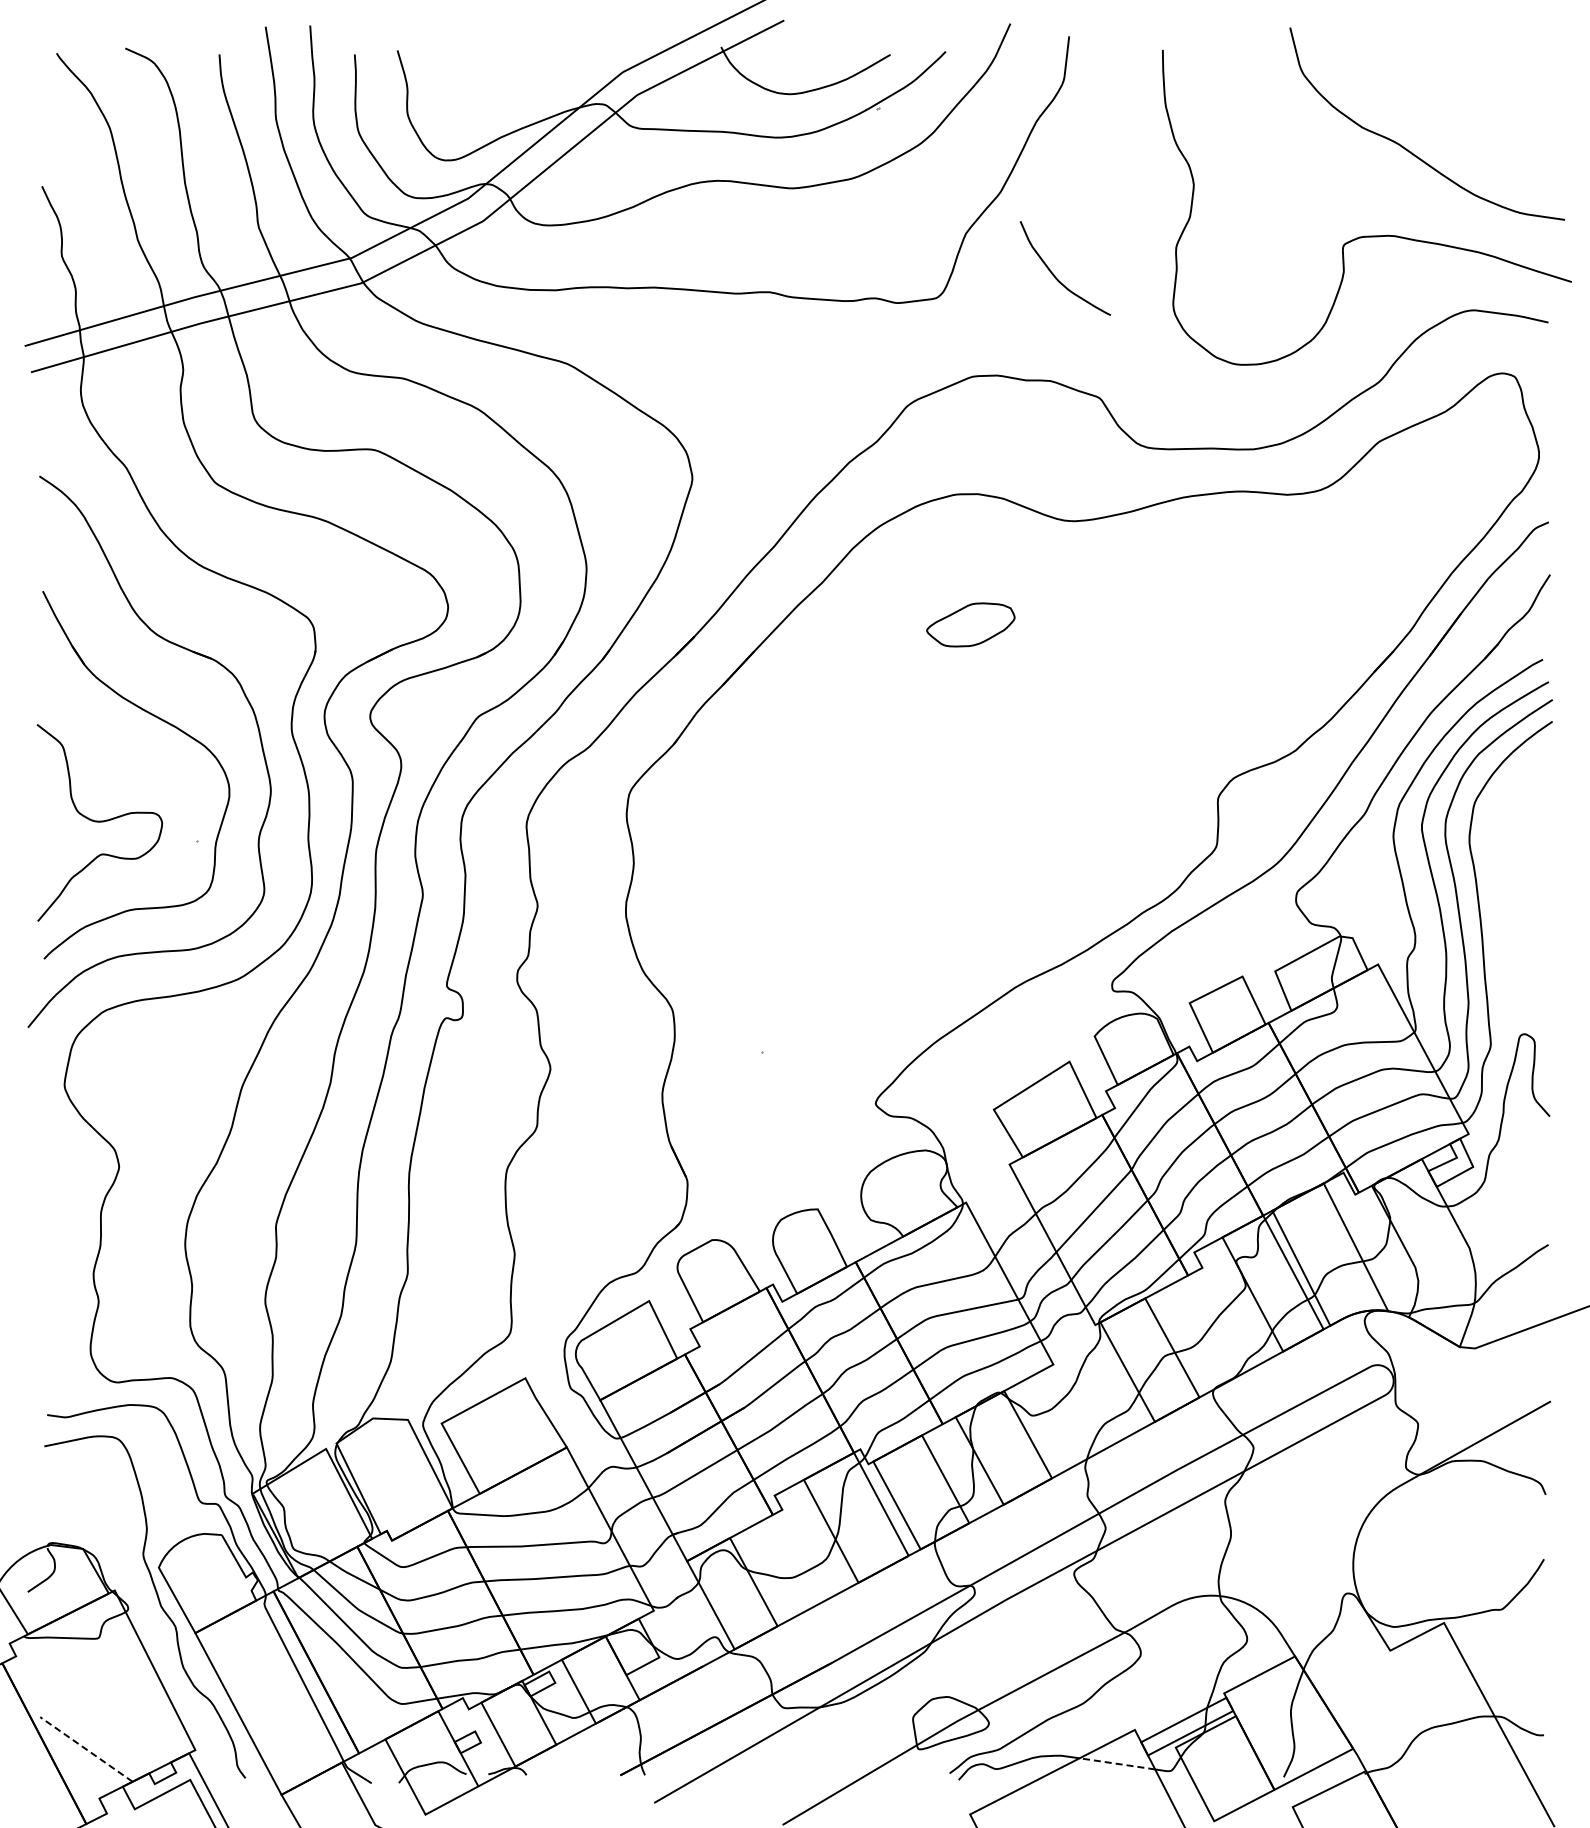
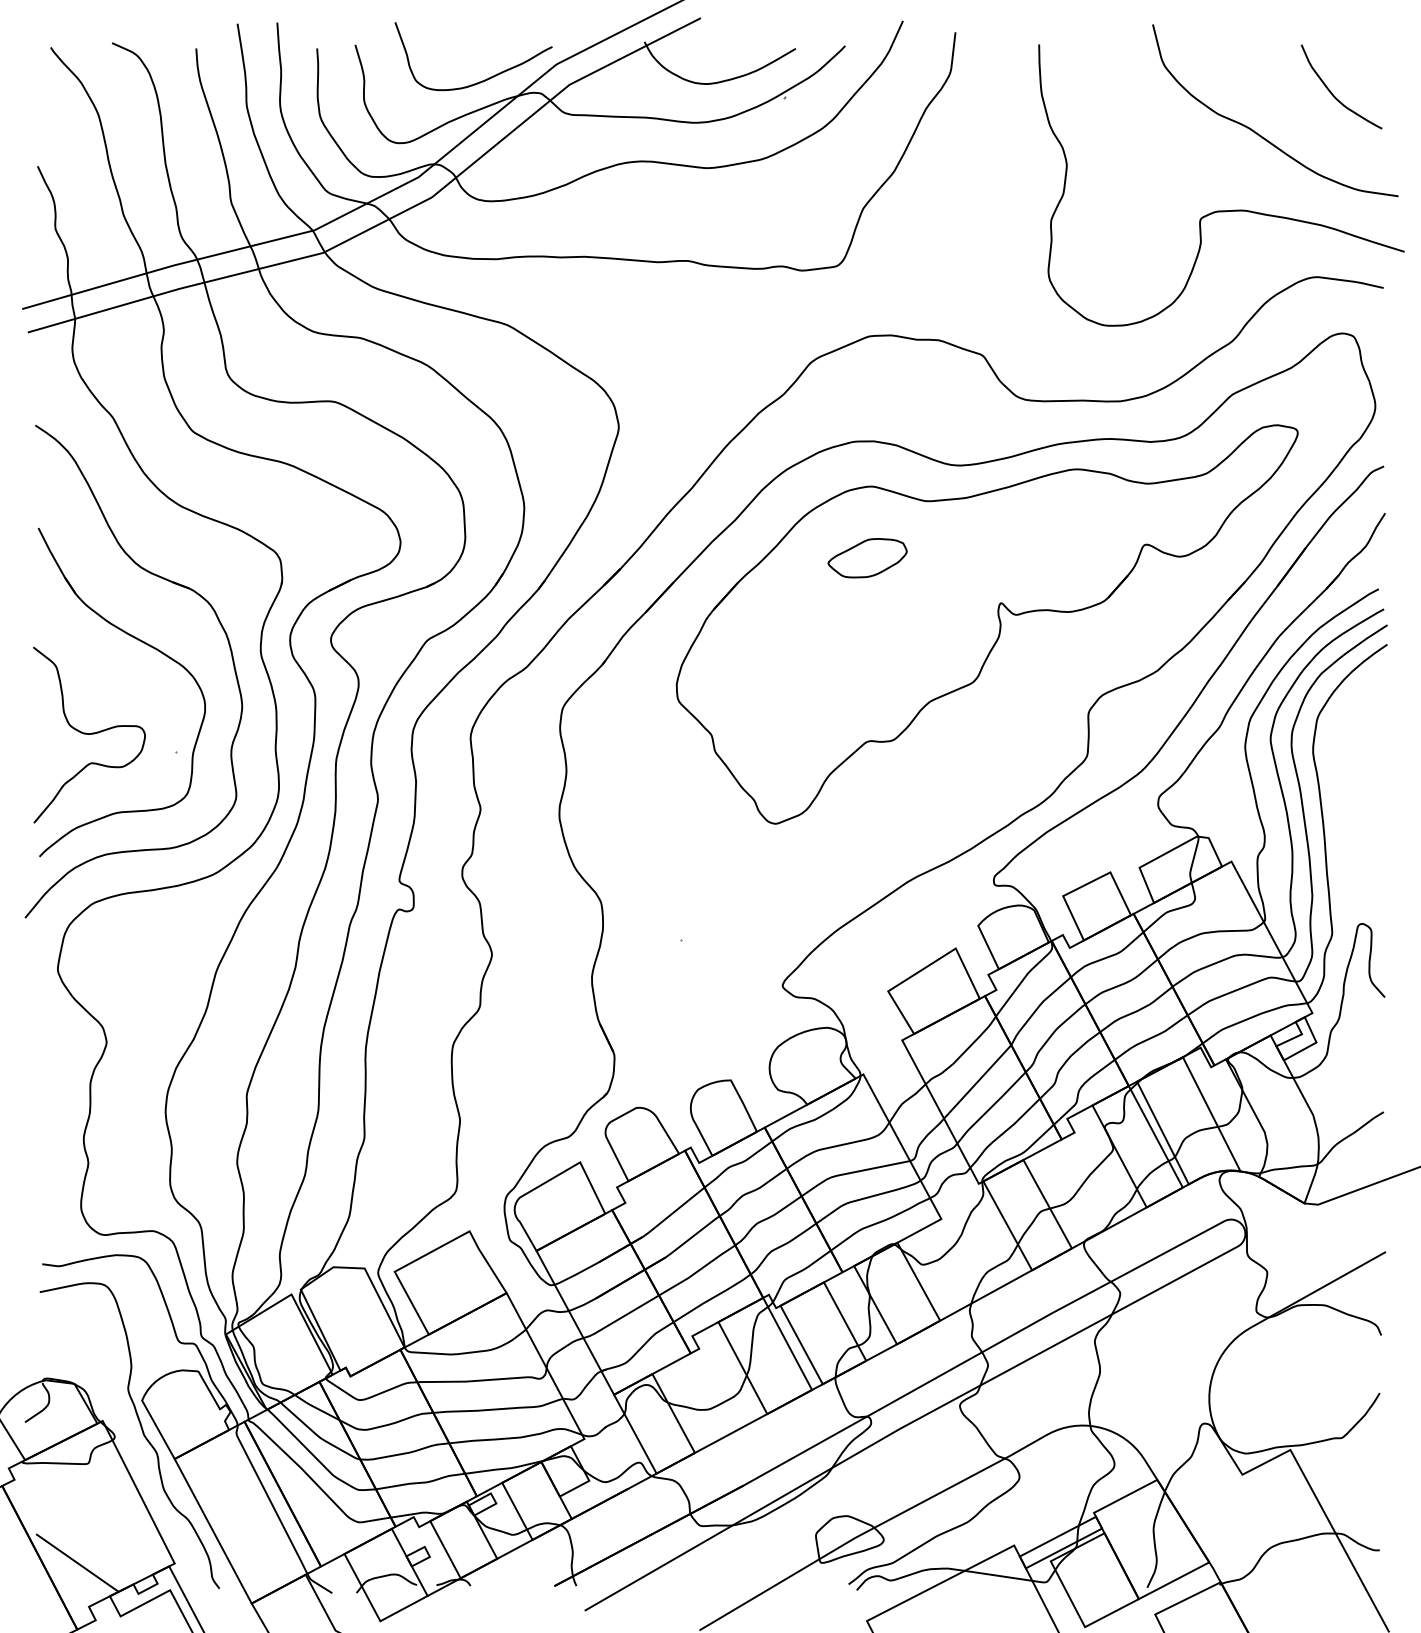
curve: (541, 89) -> (483, 79), added
curve: (1055, 275) -> (1332, 93), moved
part: (1104, 699) -> (987, 624), added
line: (86, 1749) -> (77, 1563), dashed -> solid
line: (1116, 1763) -> (997, 1575), dashed -> solid

